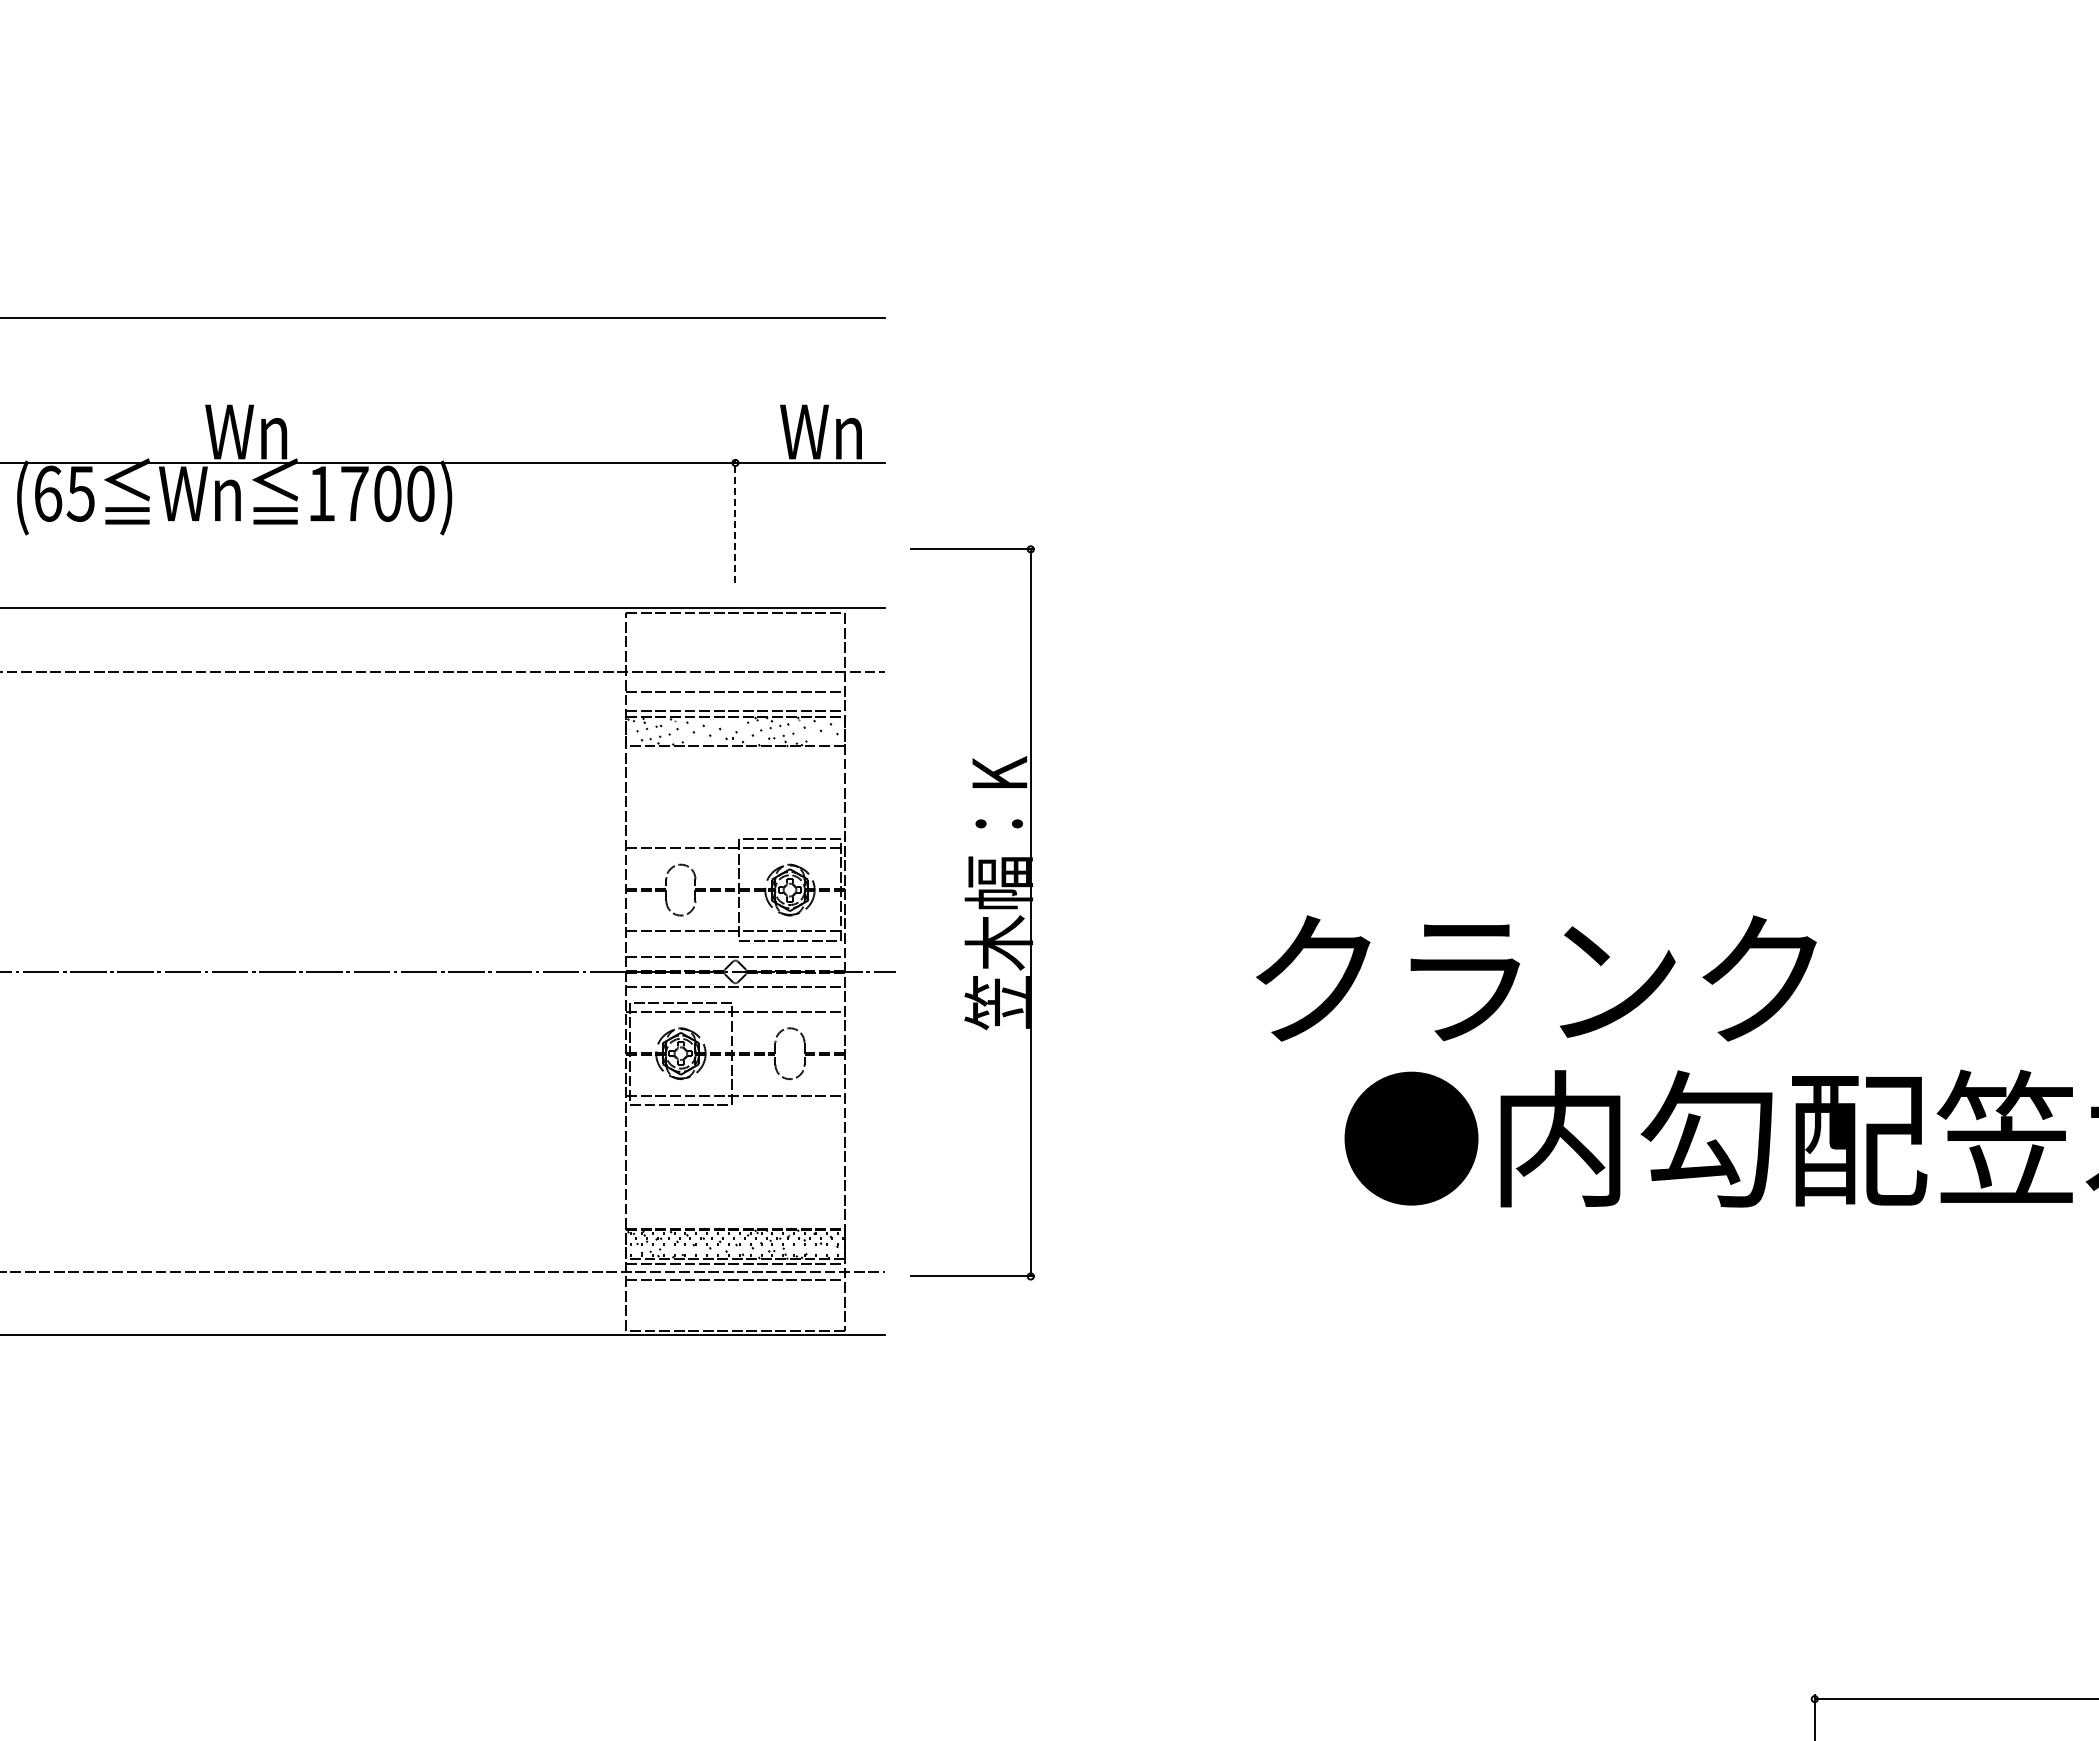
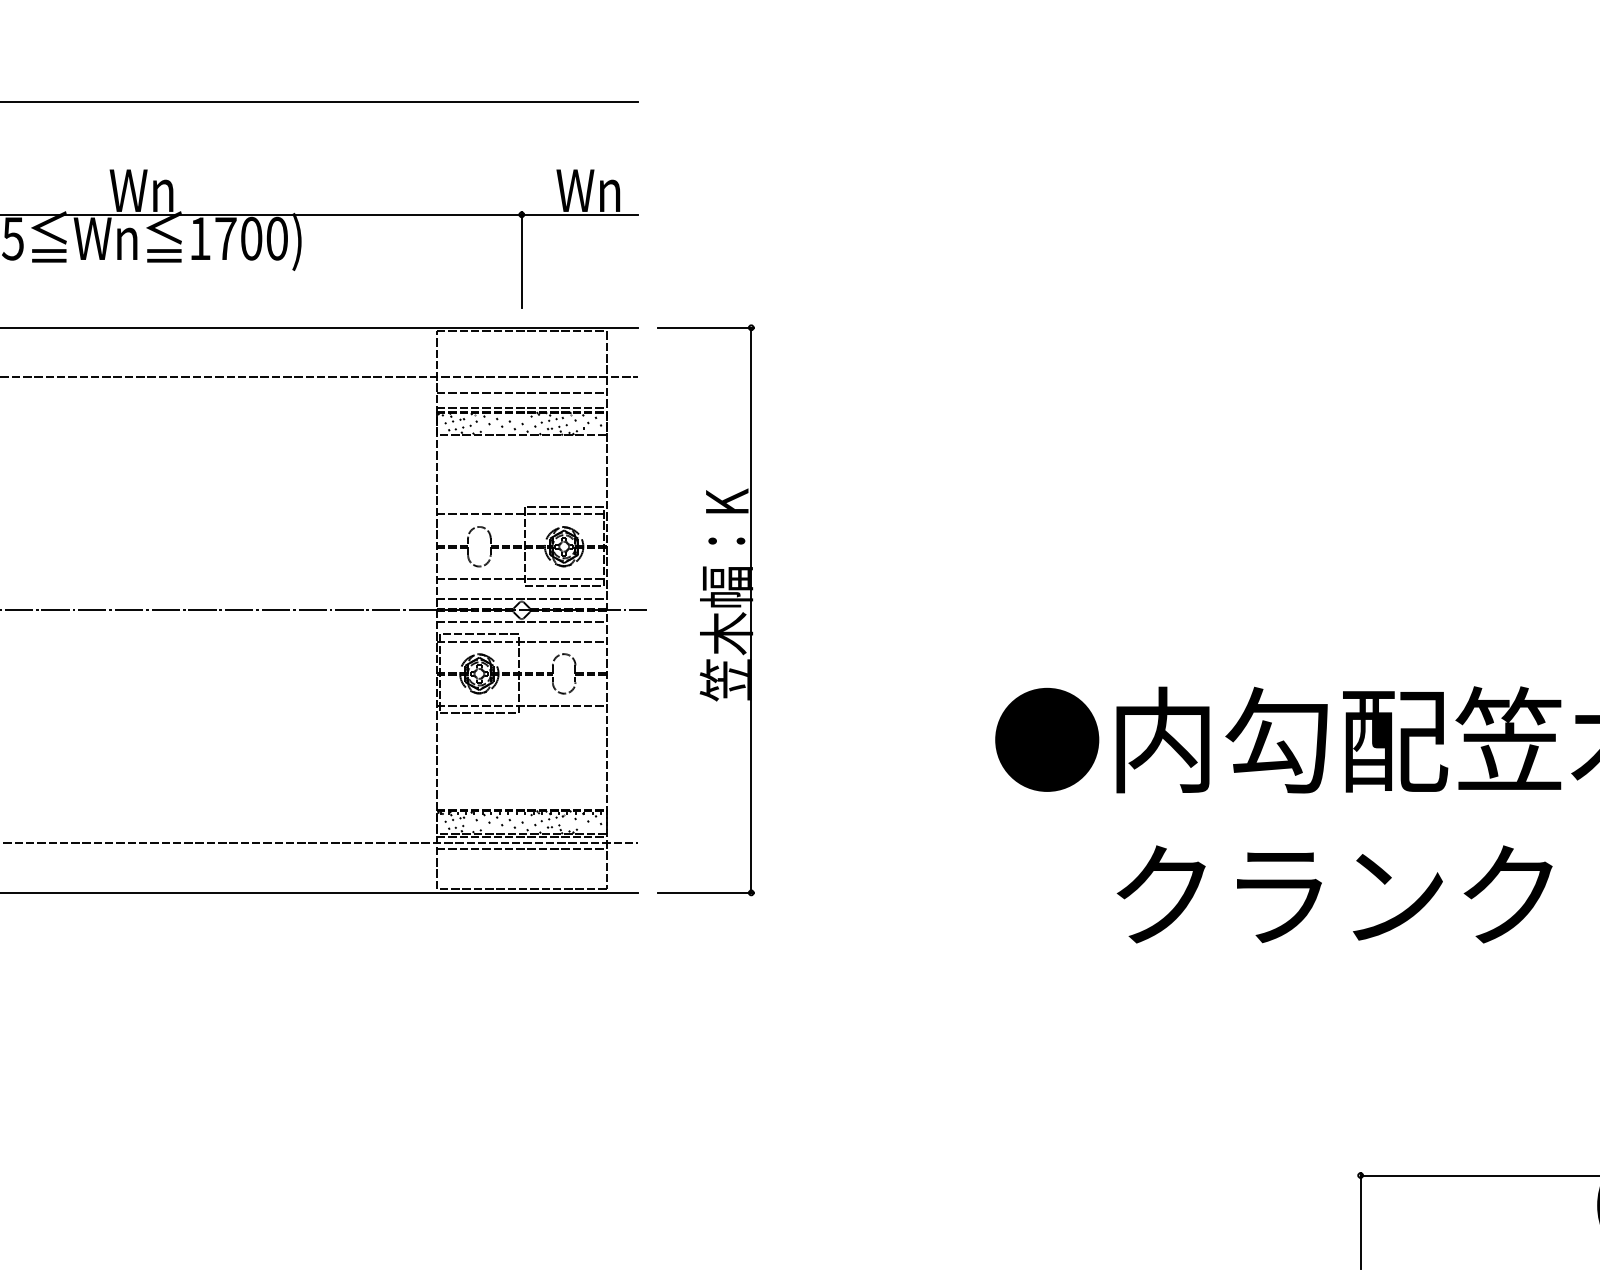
line: (735, 521) -> (521, 260), dashed -> solid
part: (978, 908) -> (710, 606), moved
text: (1536, 978) -> (1334, 894), moved

